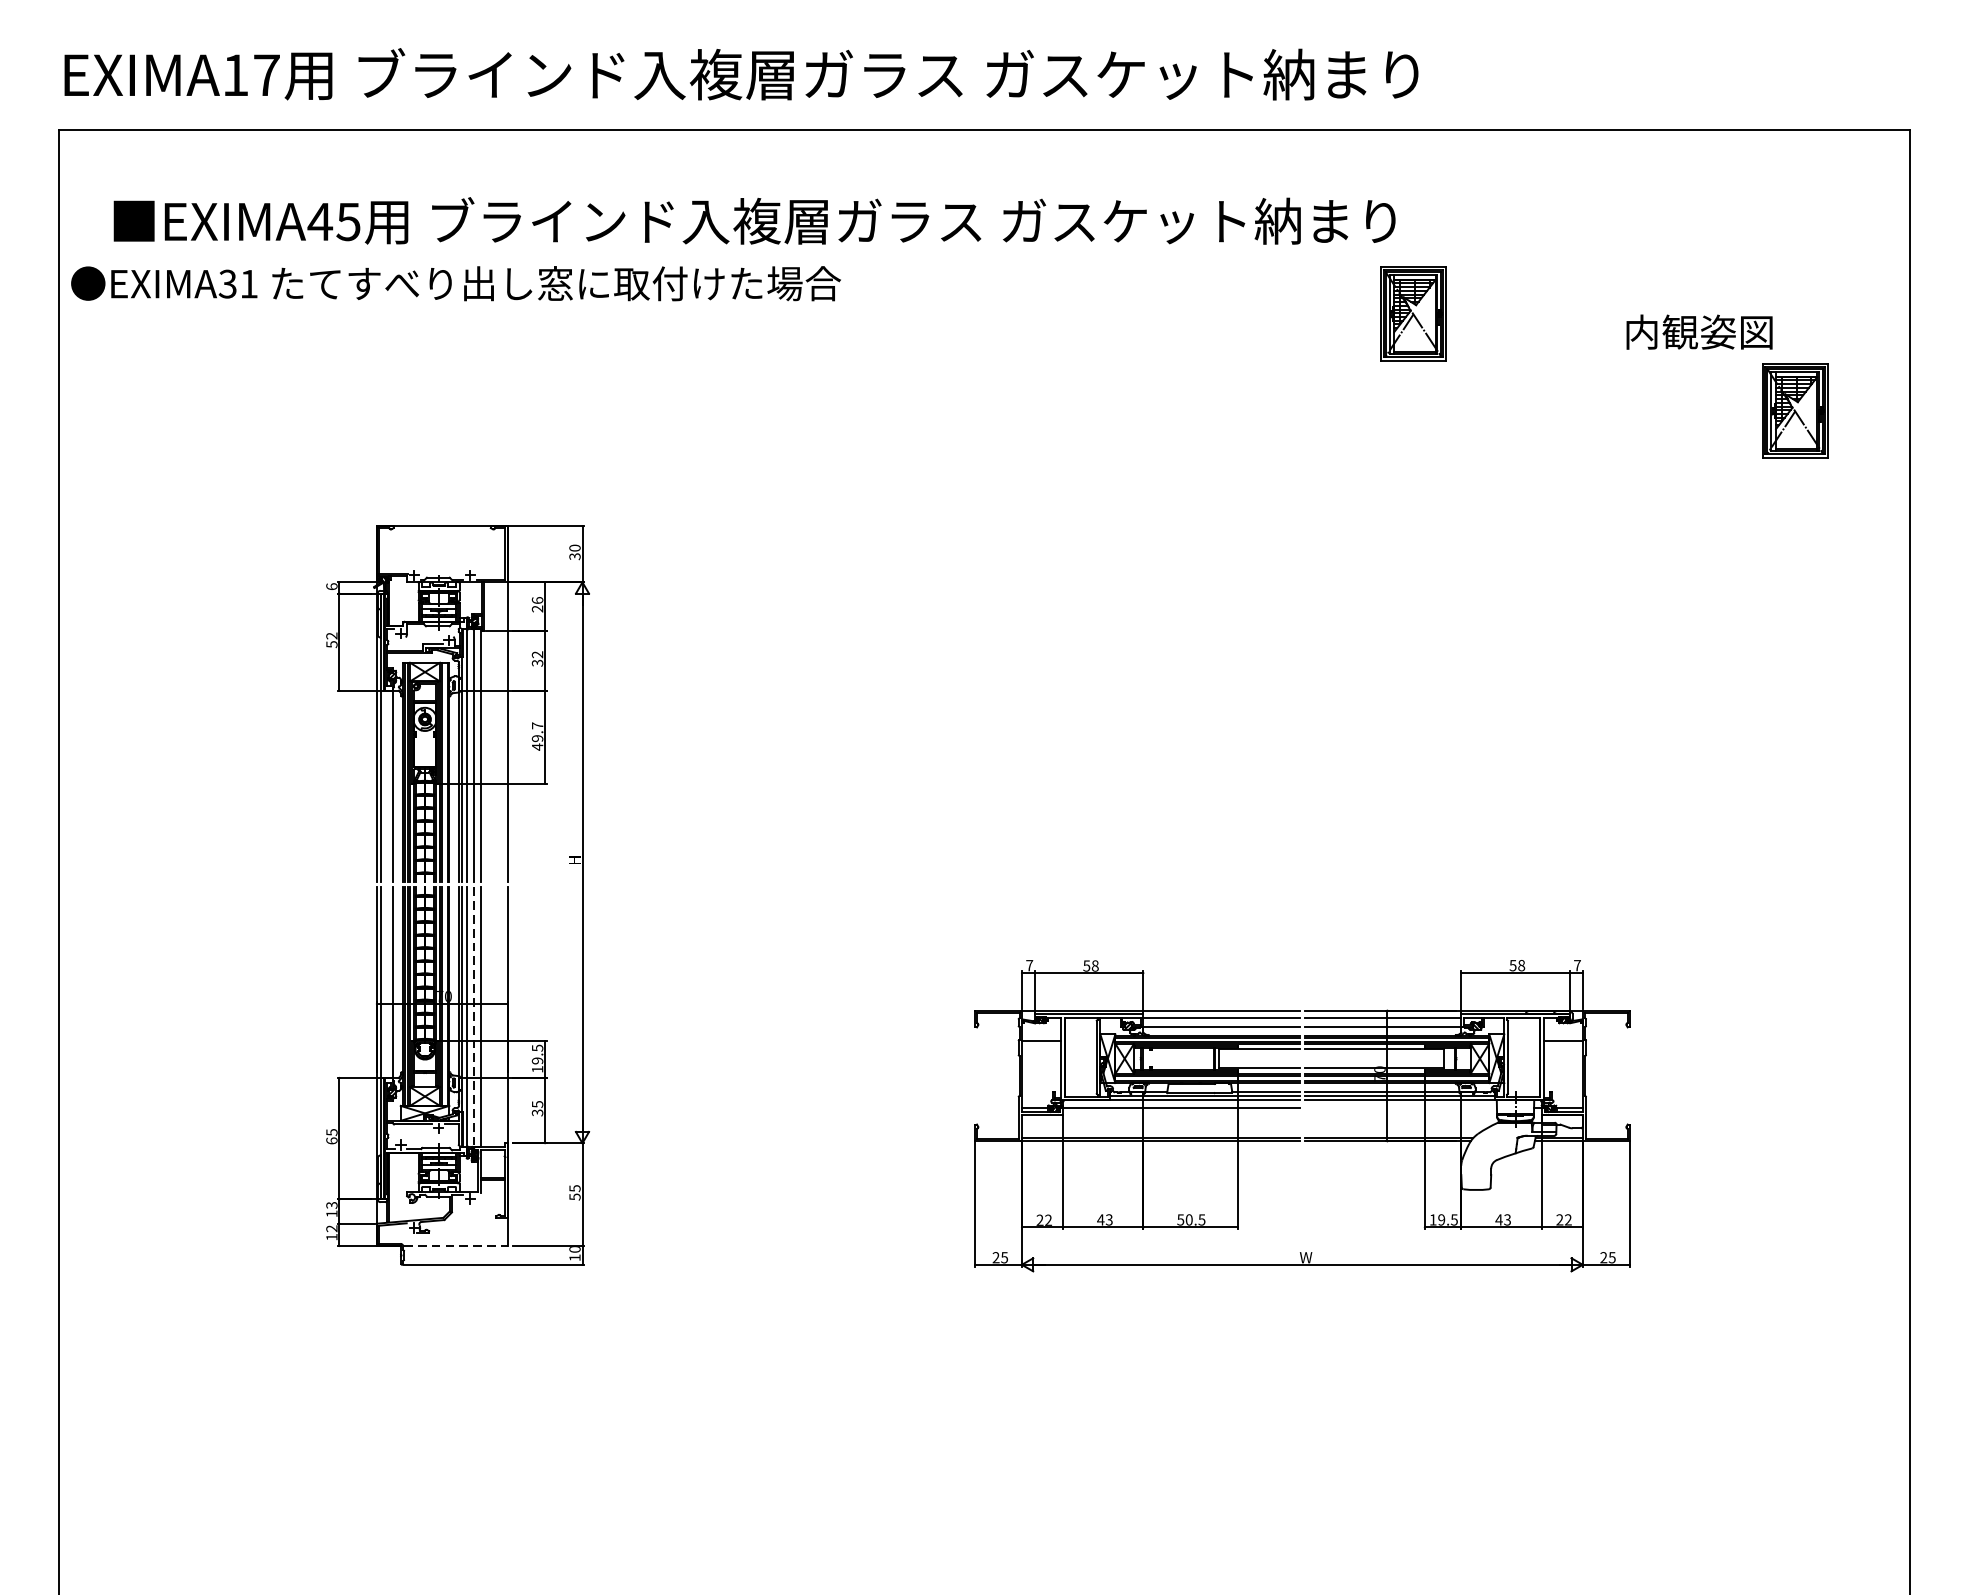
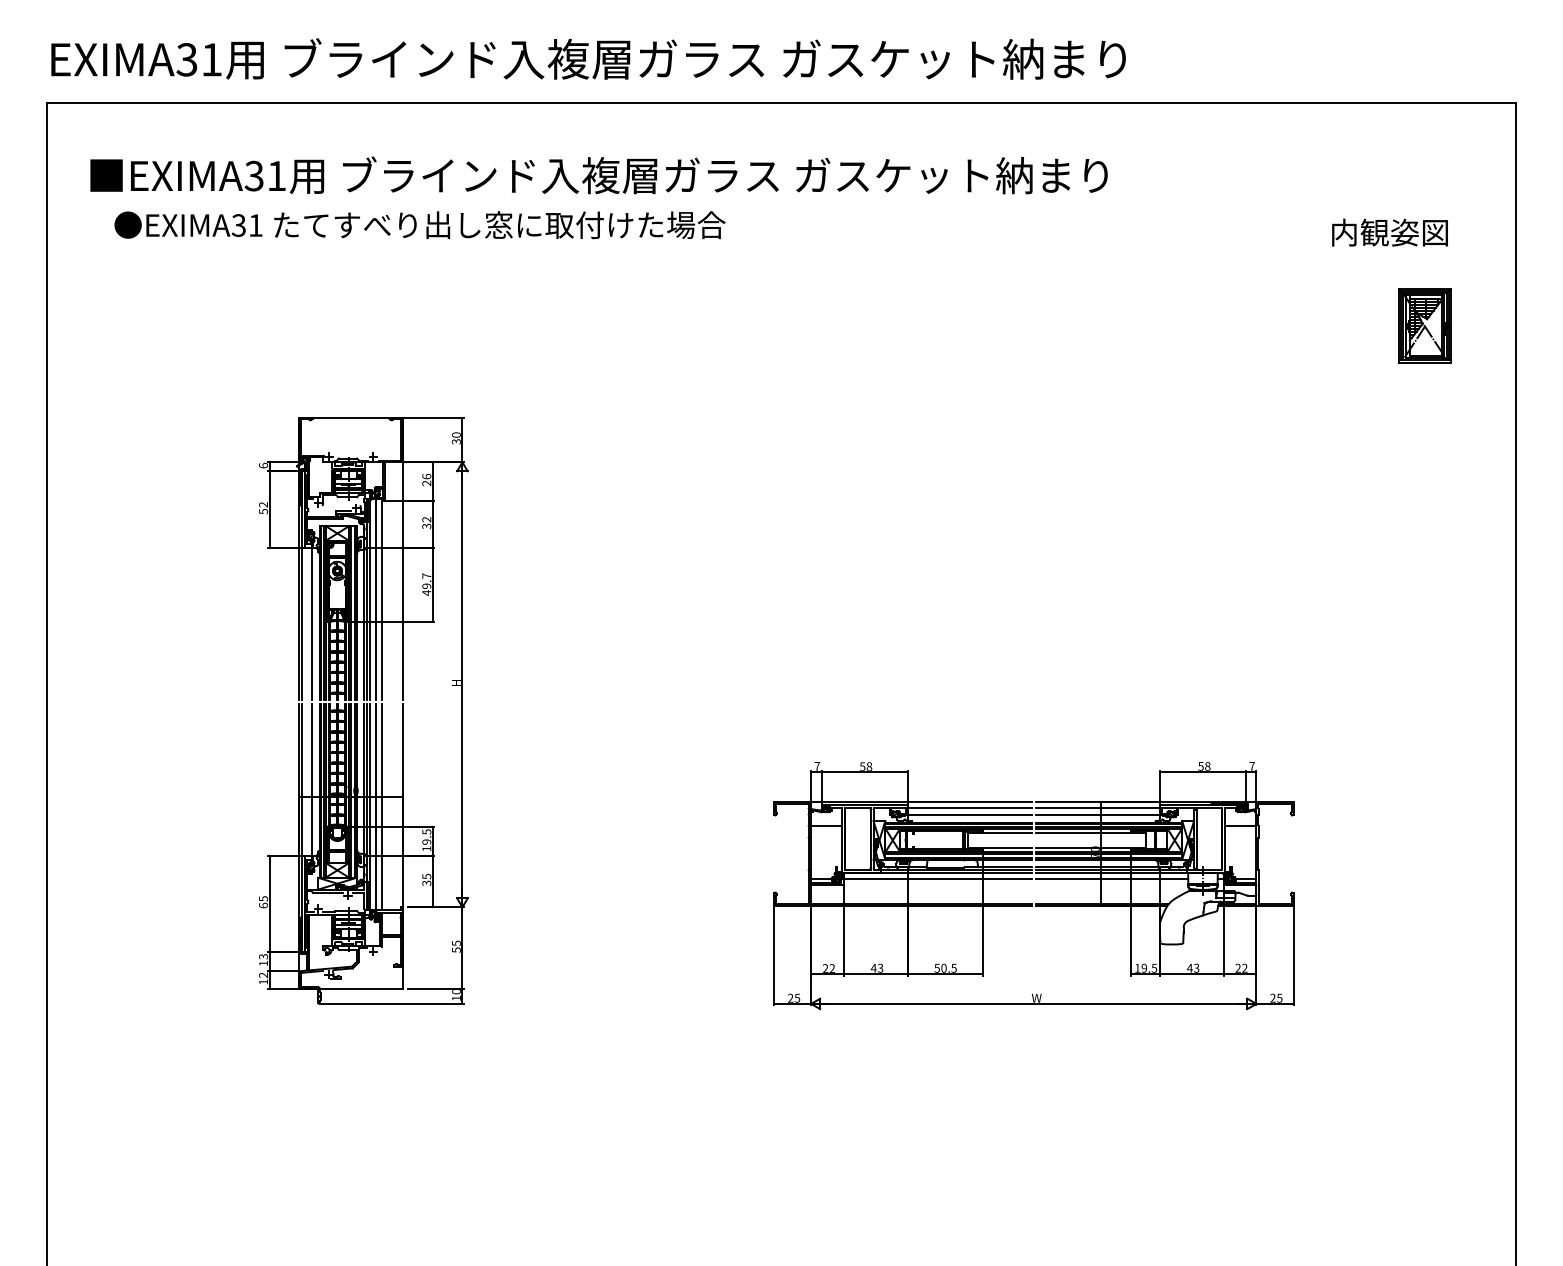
text: (251, 74) -> (199, 59), EXIMA17 -> EXIMA31
text: (333, 221) -> (264, 175), EXIMA45 -> EXIMA31
text: (455, 284) -> (419, 225), moved
part: (1412, 313) -> (1121, 248), removed
text: (1698, 331) -> (1389, 232), moved
line: (474, 1017) -> (376, 807), dashed -> solid
line: (1401, 1108) -> (1112, 879), added
line: (456, 1246) -> (362, 989), dashed -> solid

